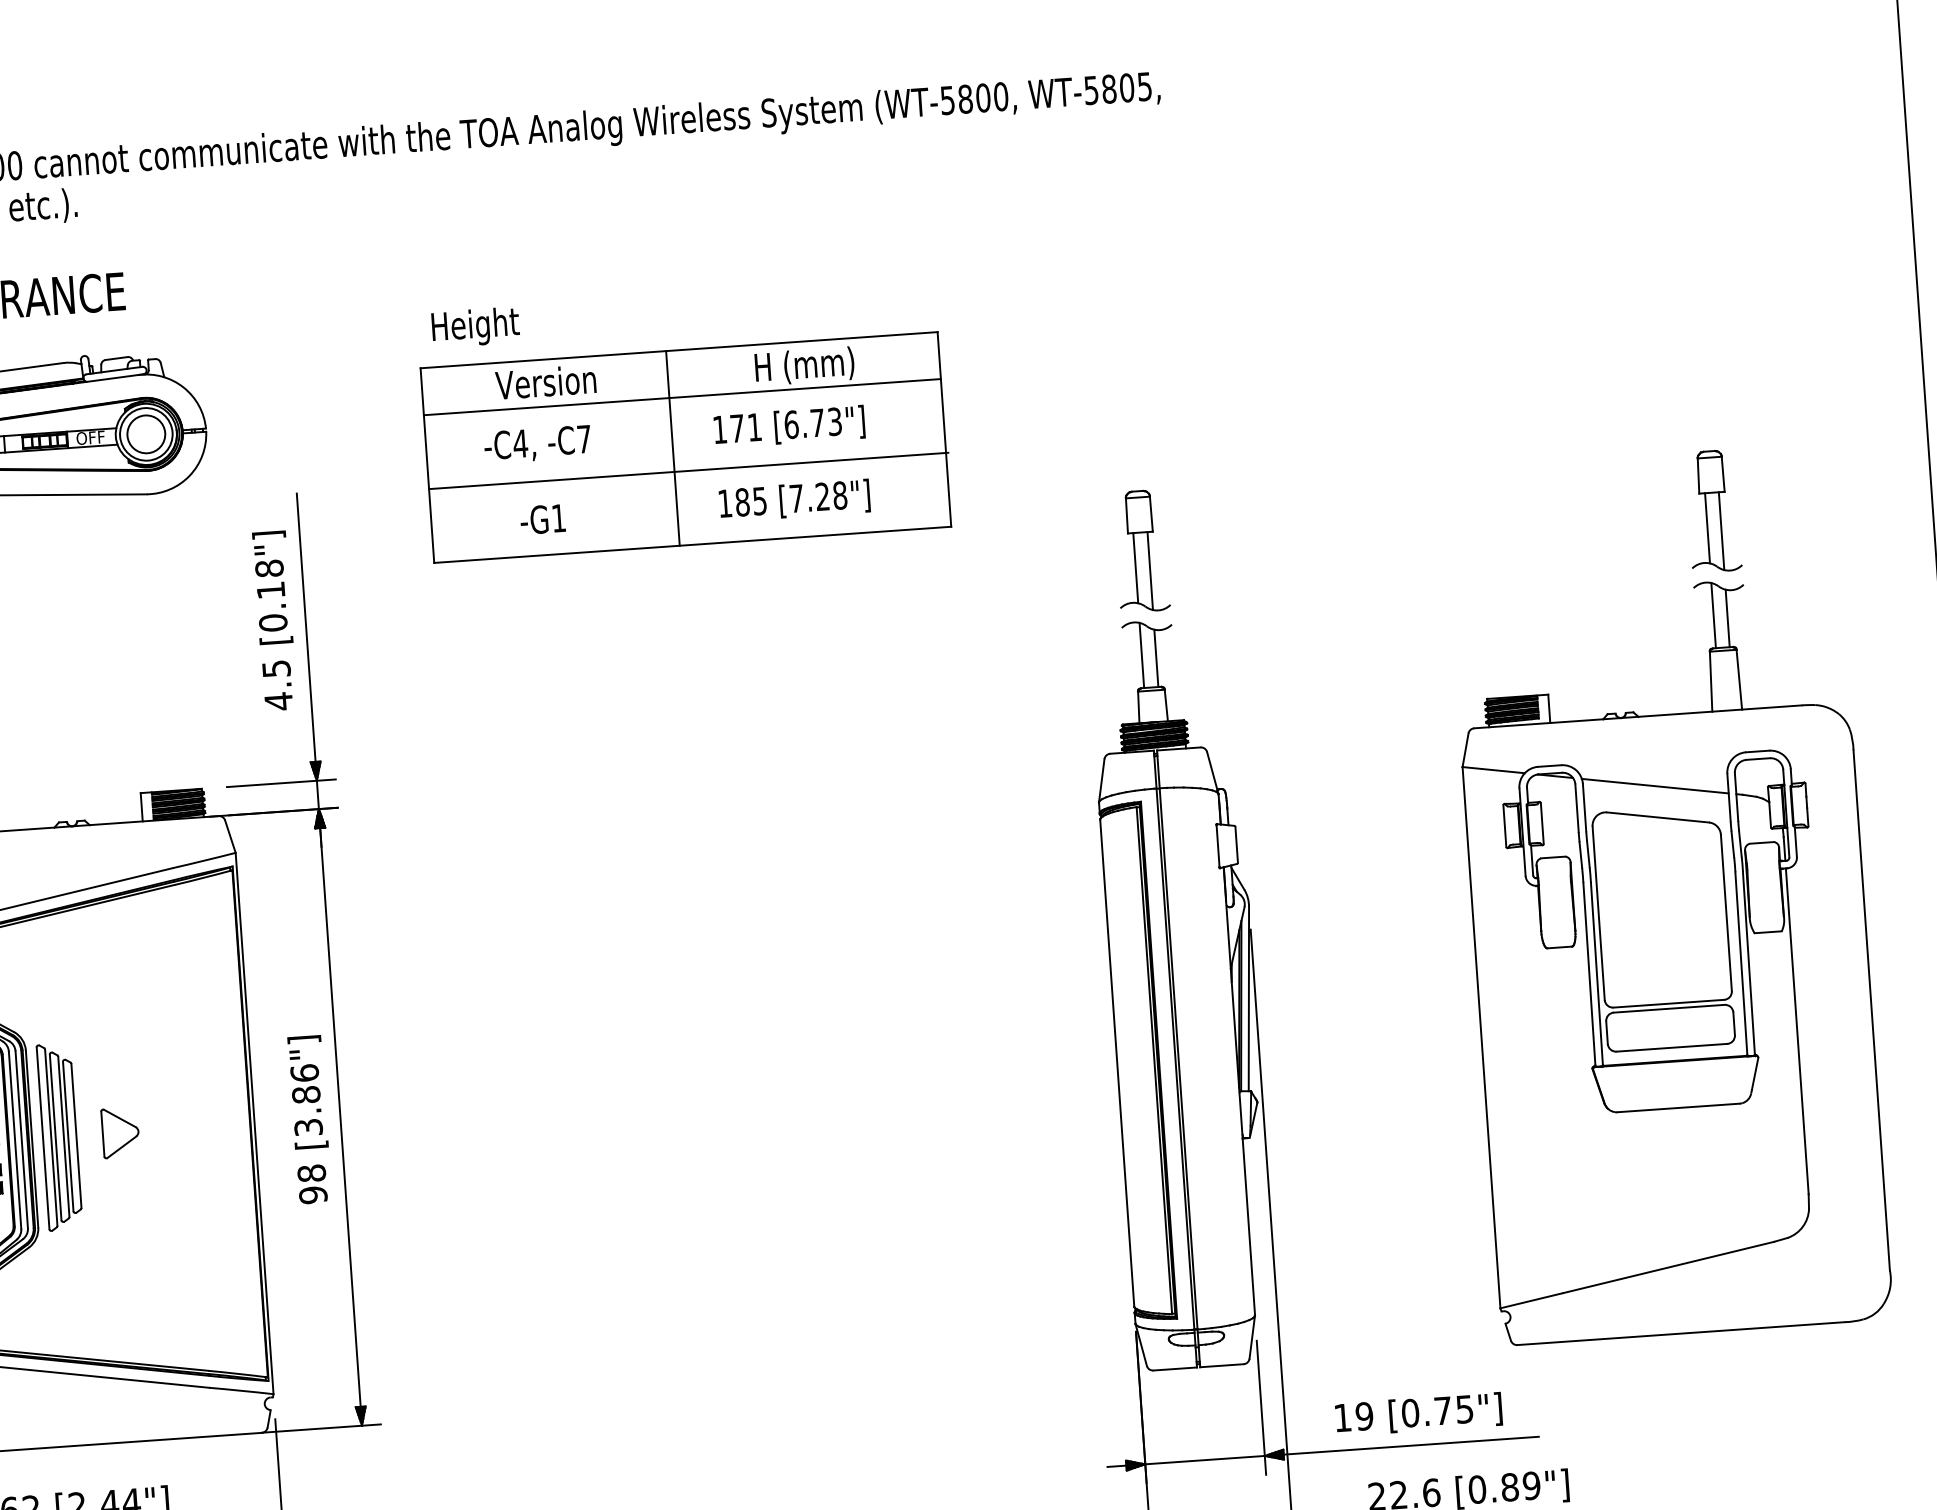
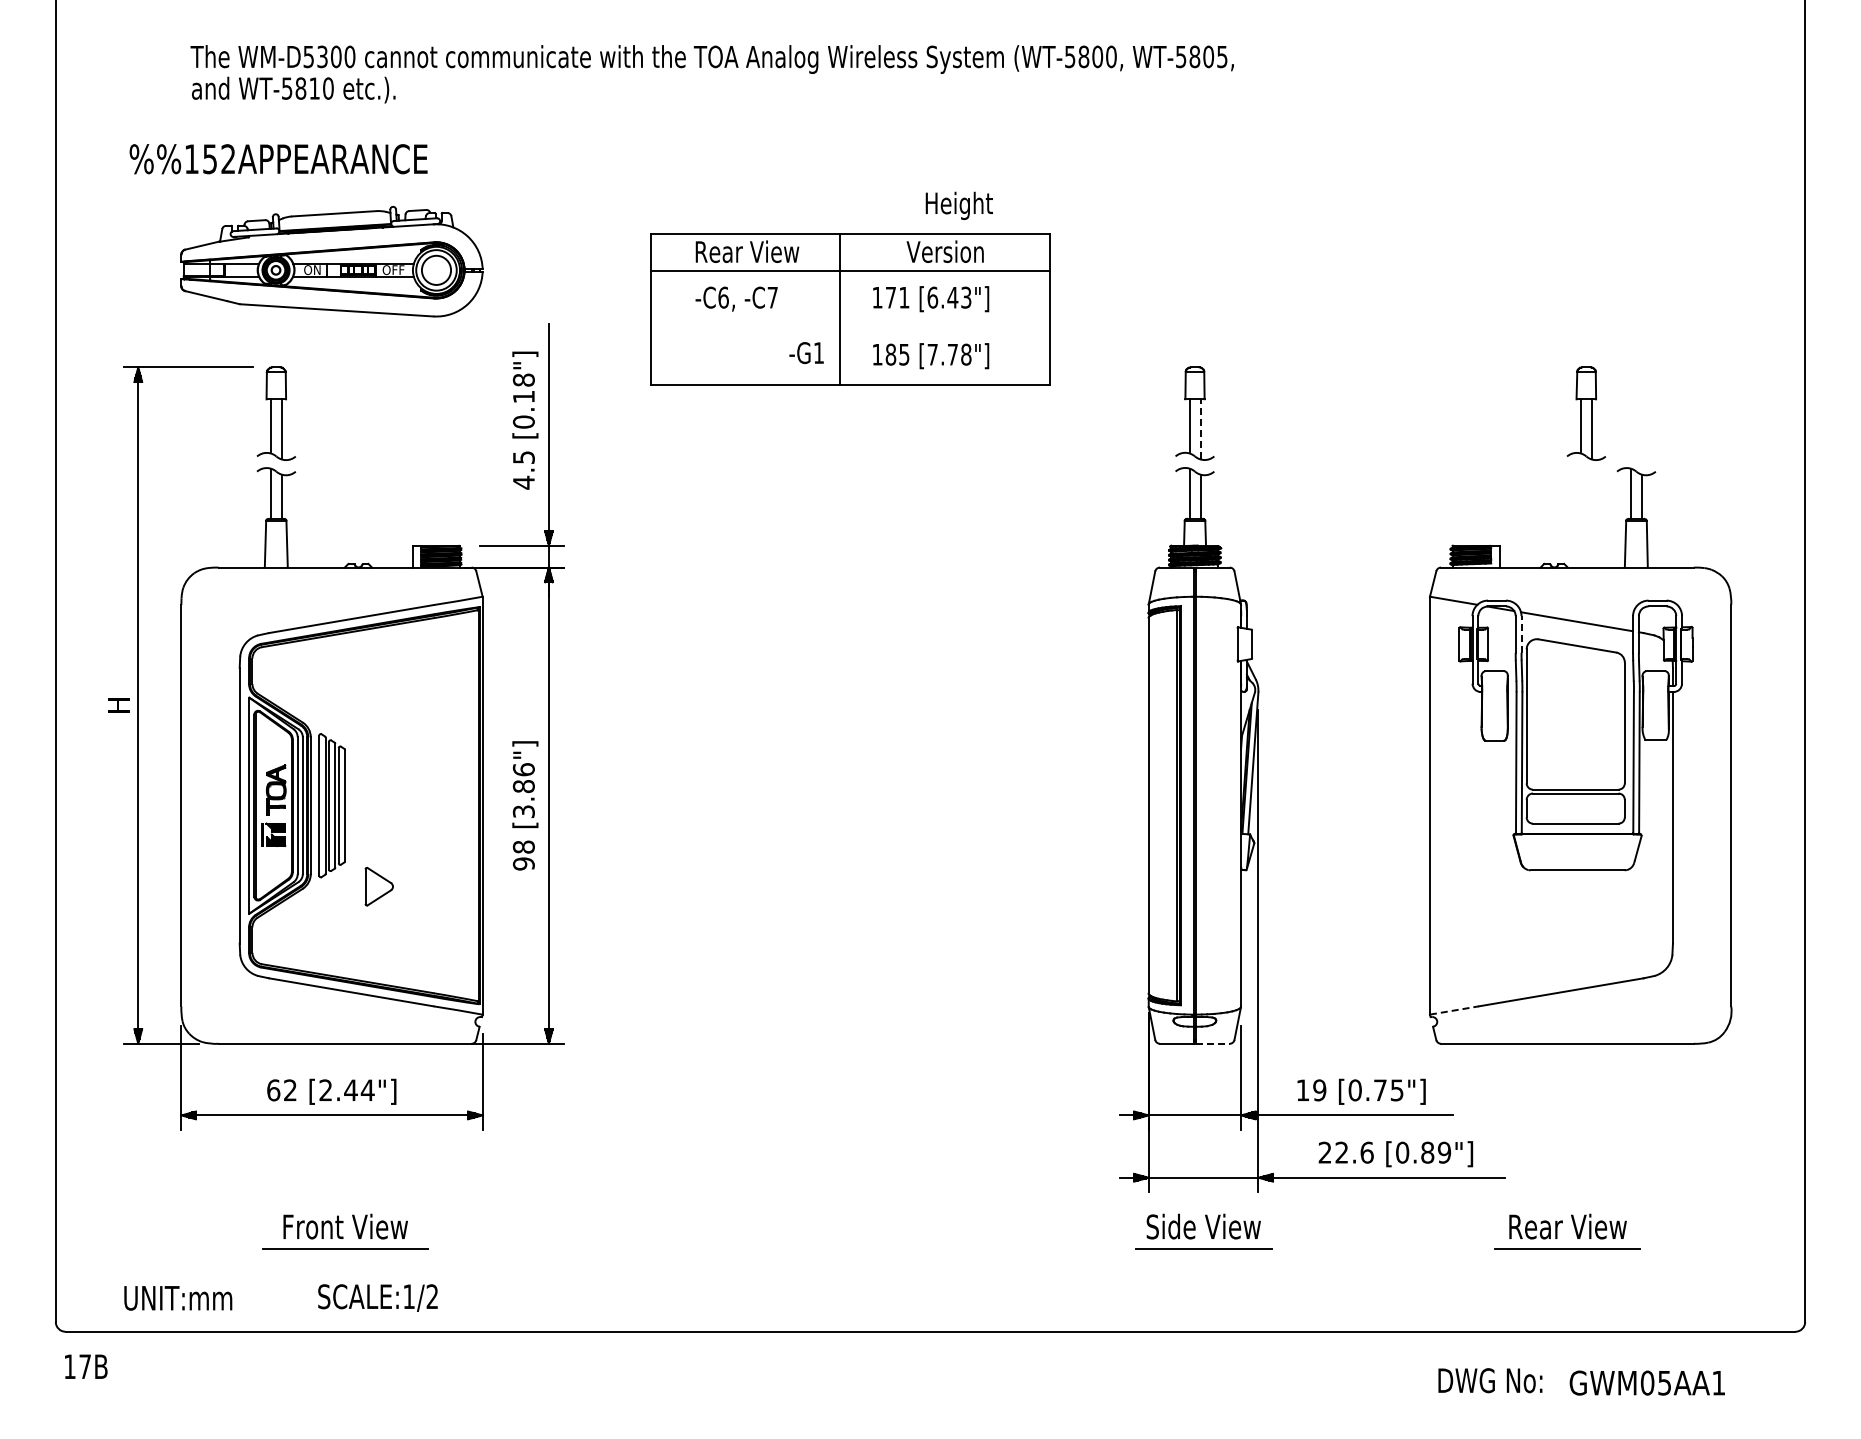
text: (474, 326) -> (958, 205), moved
text: (804, 366) -> (945, 253), H (mm) -> Version
text: (547, 381) -> (747, 251), Version -> Rear View
text: (817, 422) -> (952, 297), [6.73"] -> [6.43"]
text: (520, 443) -> (723, 297), -C4, -> -C6,
line: (687, 470) -> (850, 327), removed
text: (822, 496) -> (952, 354), [7.28"] -> [7.78"]
part: (1713, 511) -> (1586, 413), moved
text: (542, 520) -> (806, 353), moved
line: (1150, 569) -> (1200, 428), solid -> dashed
line: (1584, 807) -> (1521, 634), solid -> dashed
part: (119, 1132) -> (378, 886), moved
line: (1531, 1300) -> (1454, 1010), solid -> dashed
line: (1221, 1365) -> (1212, 1043), solid -> dashed

